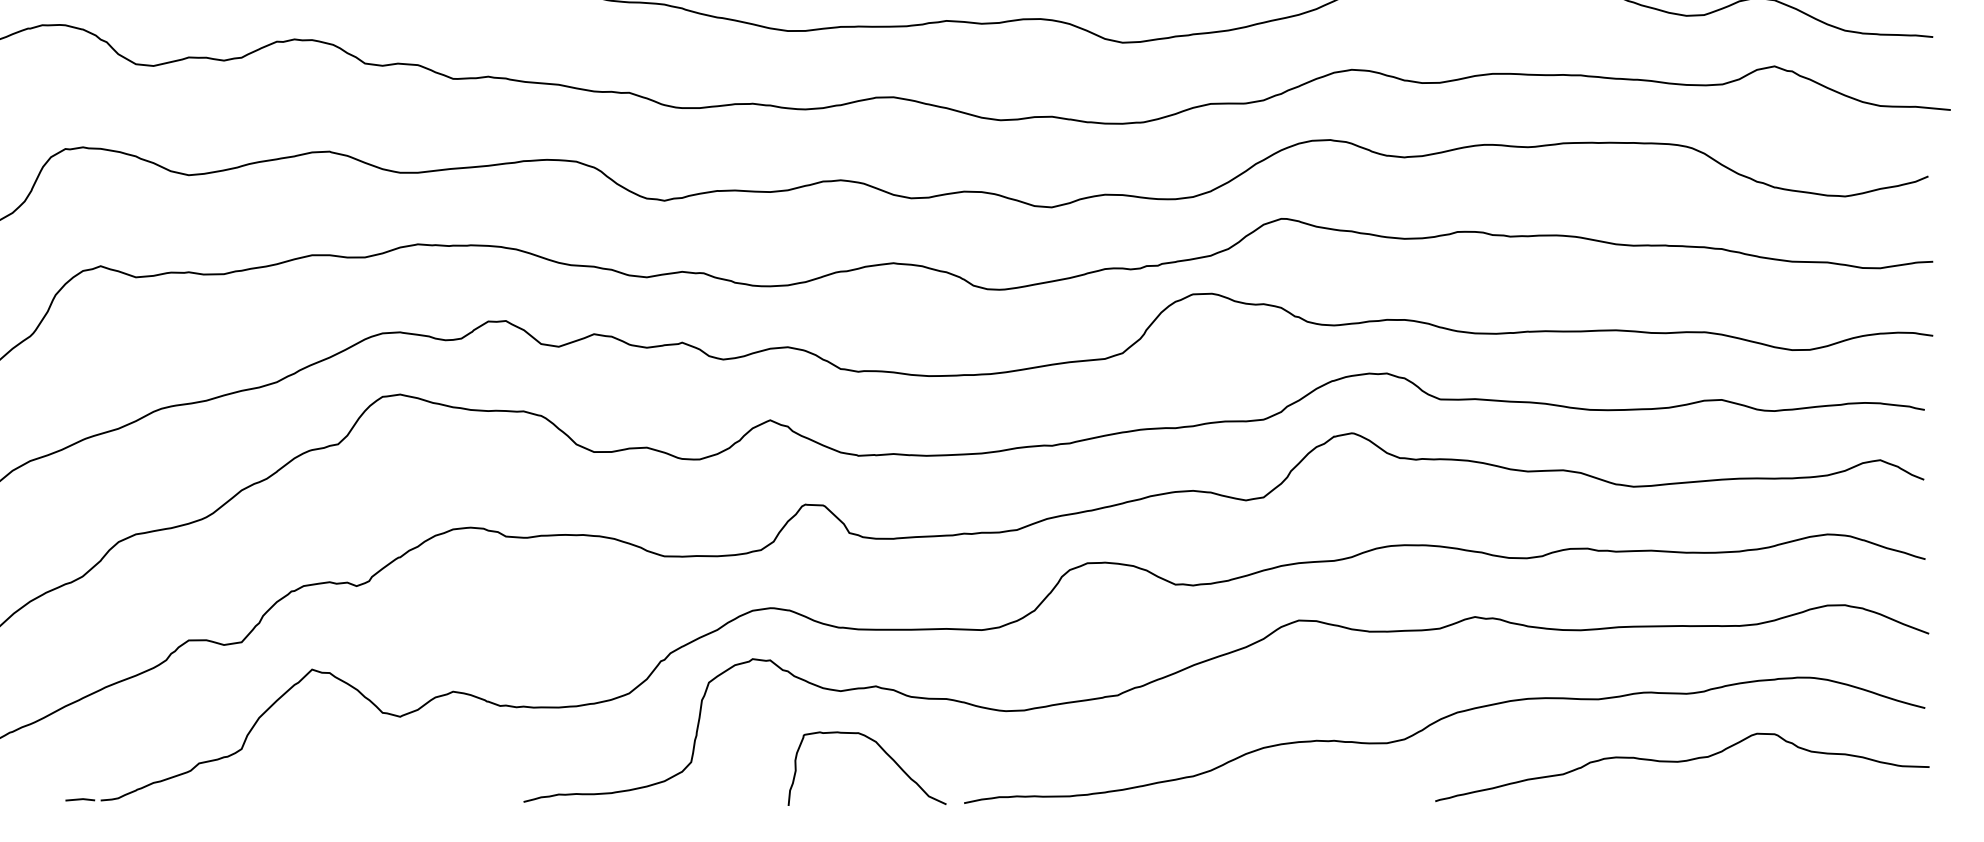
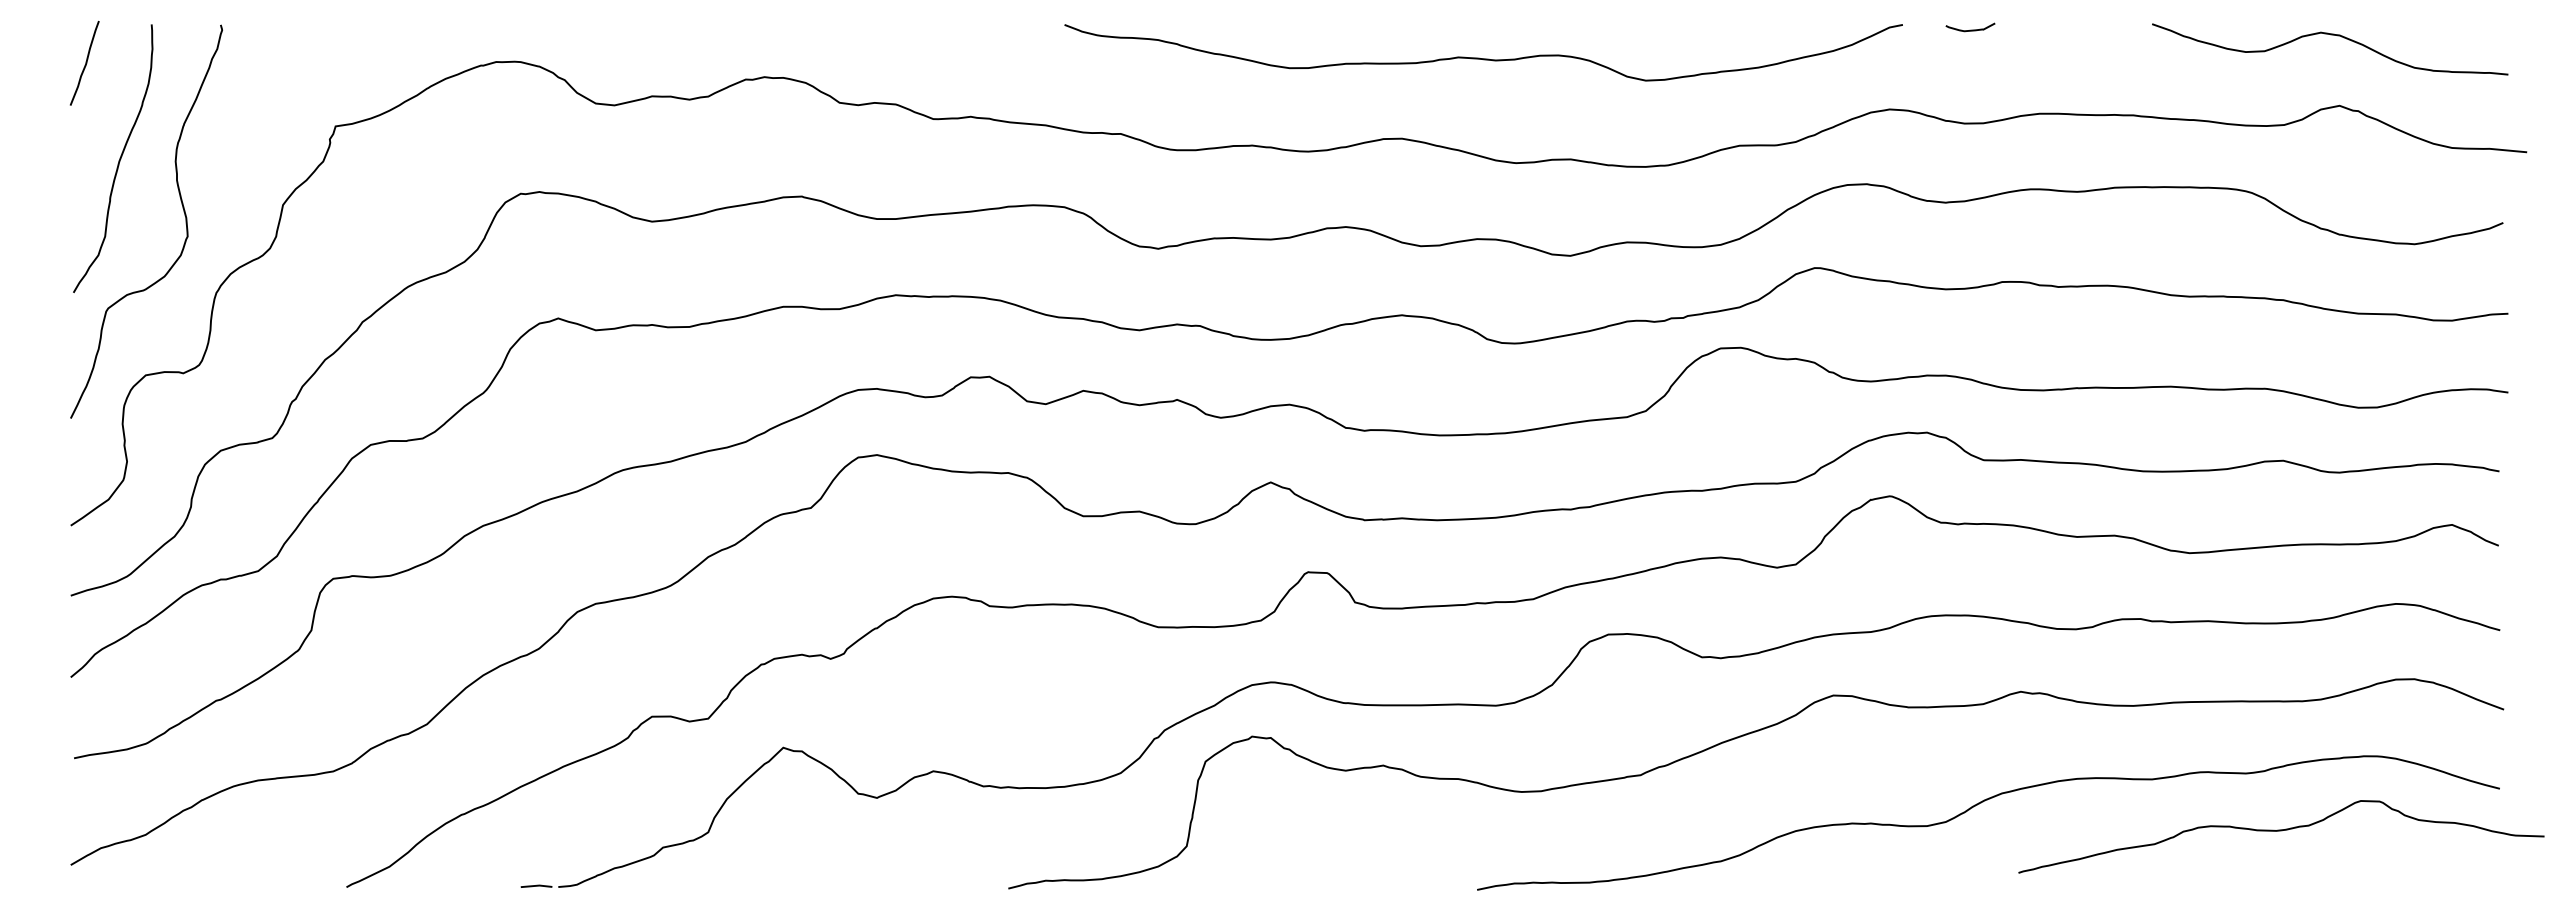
curve: (883, 752) -> (1391, 835), removed
curve: (1682, 762) -> (2281, 831), moved

